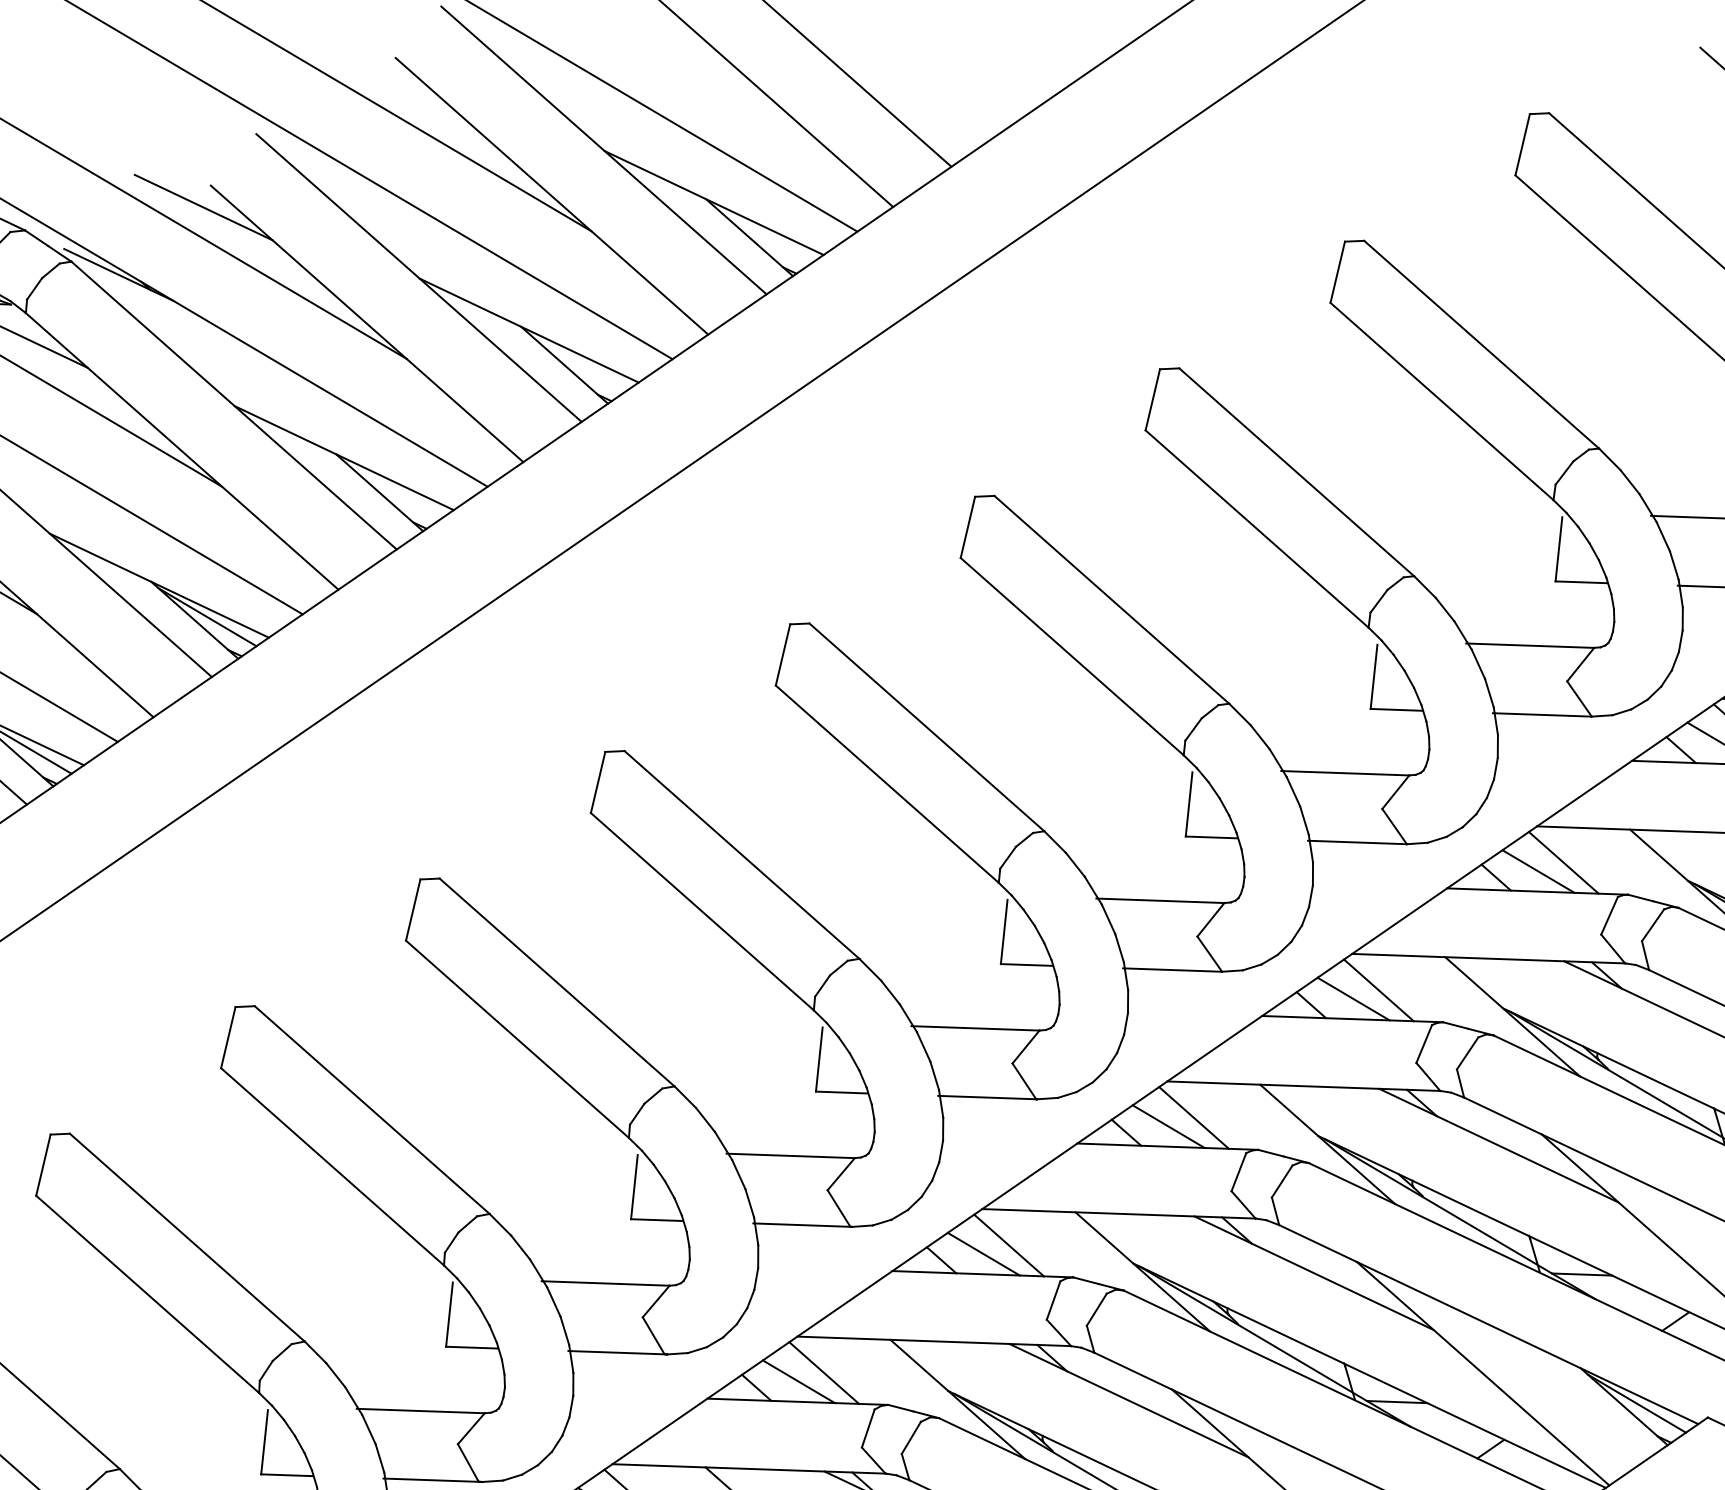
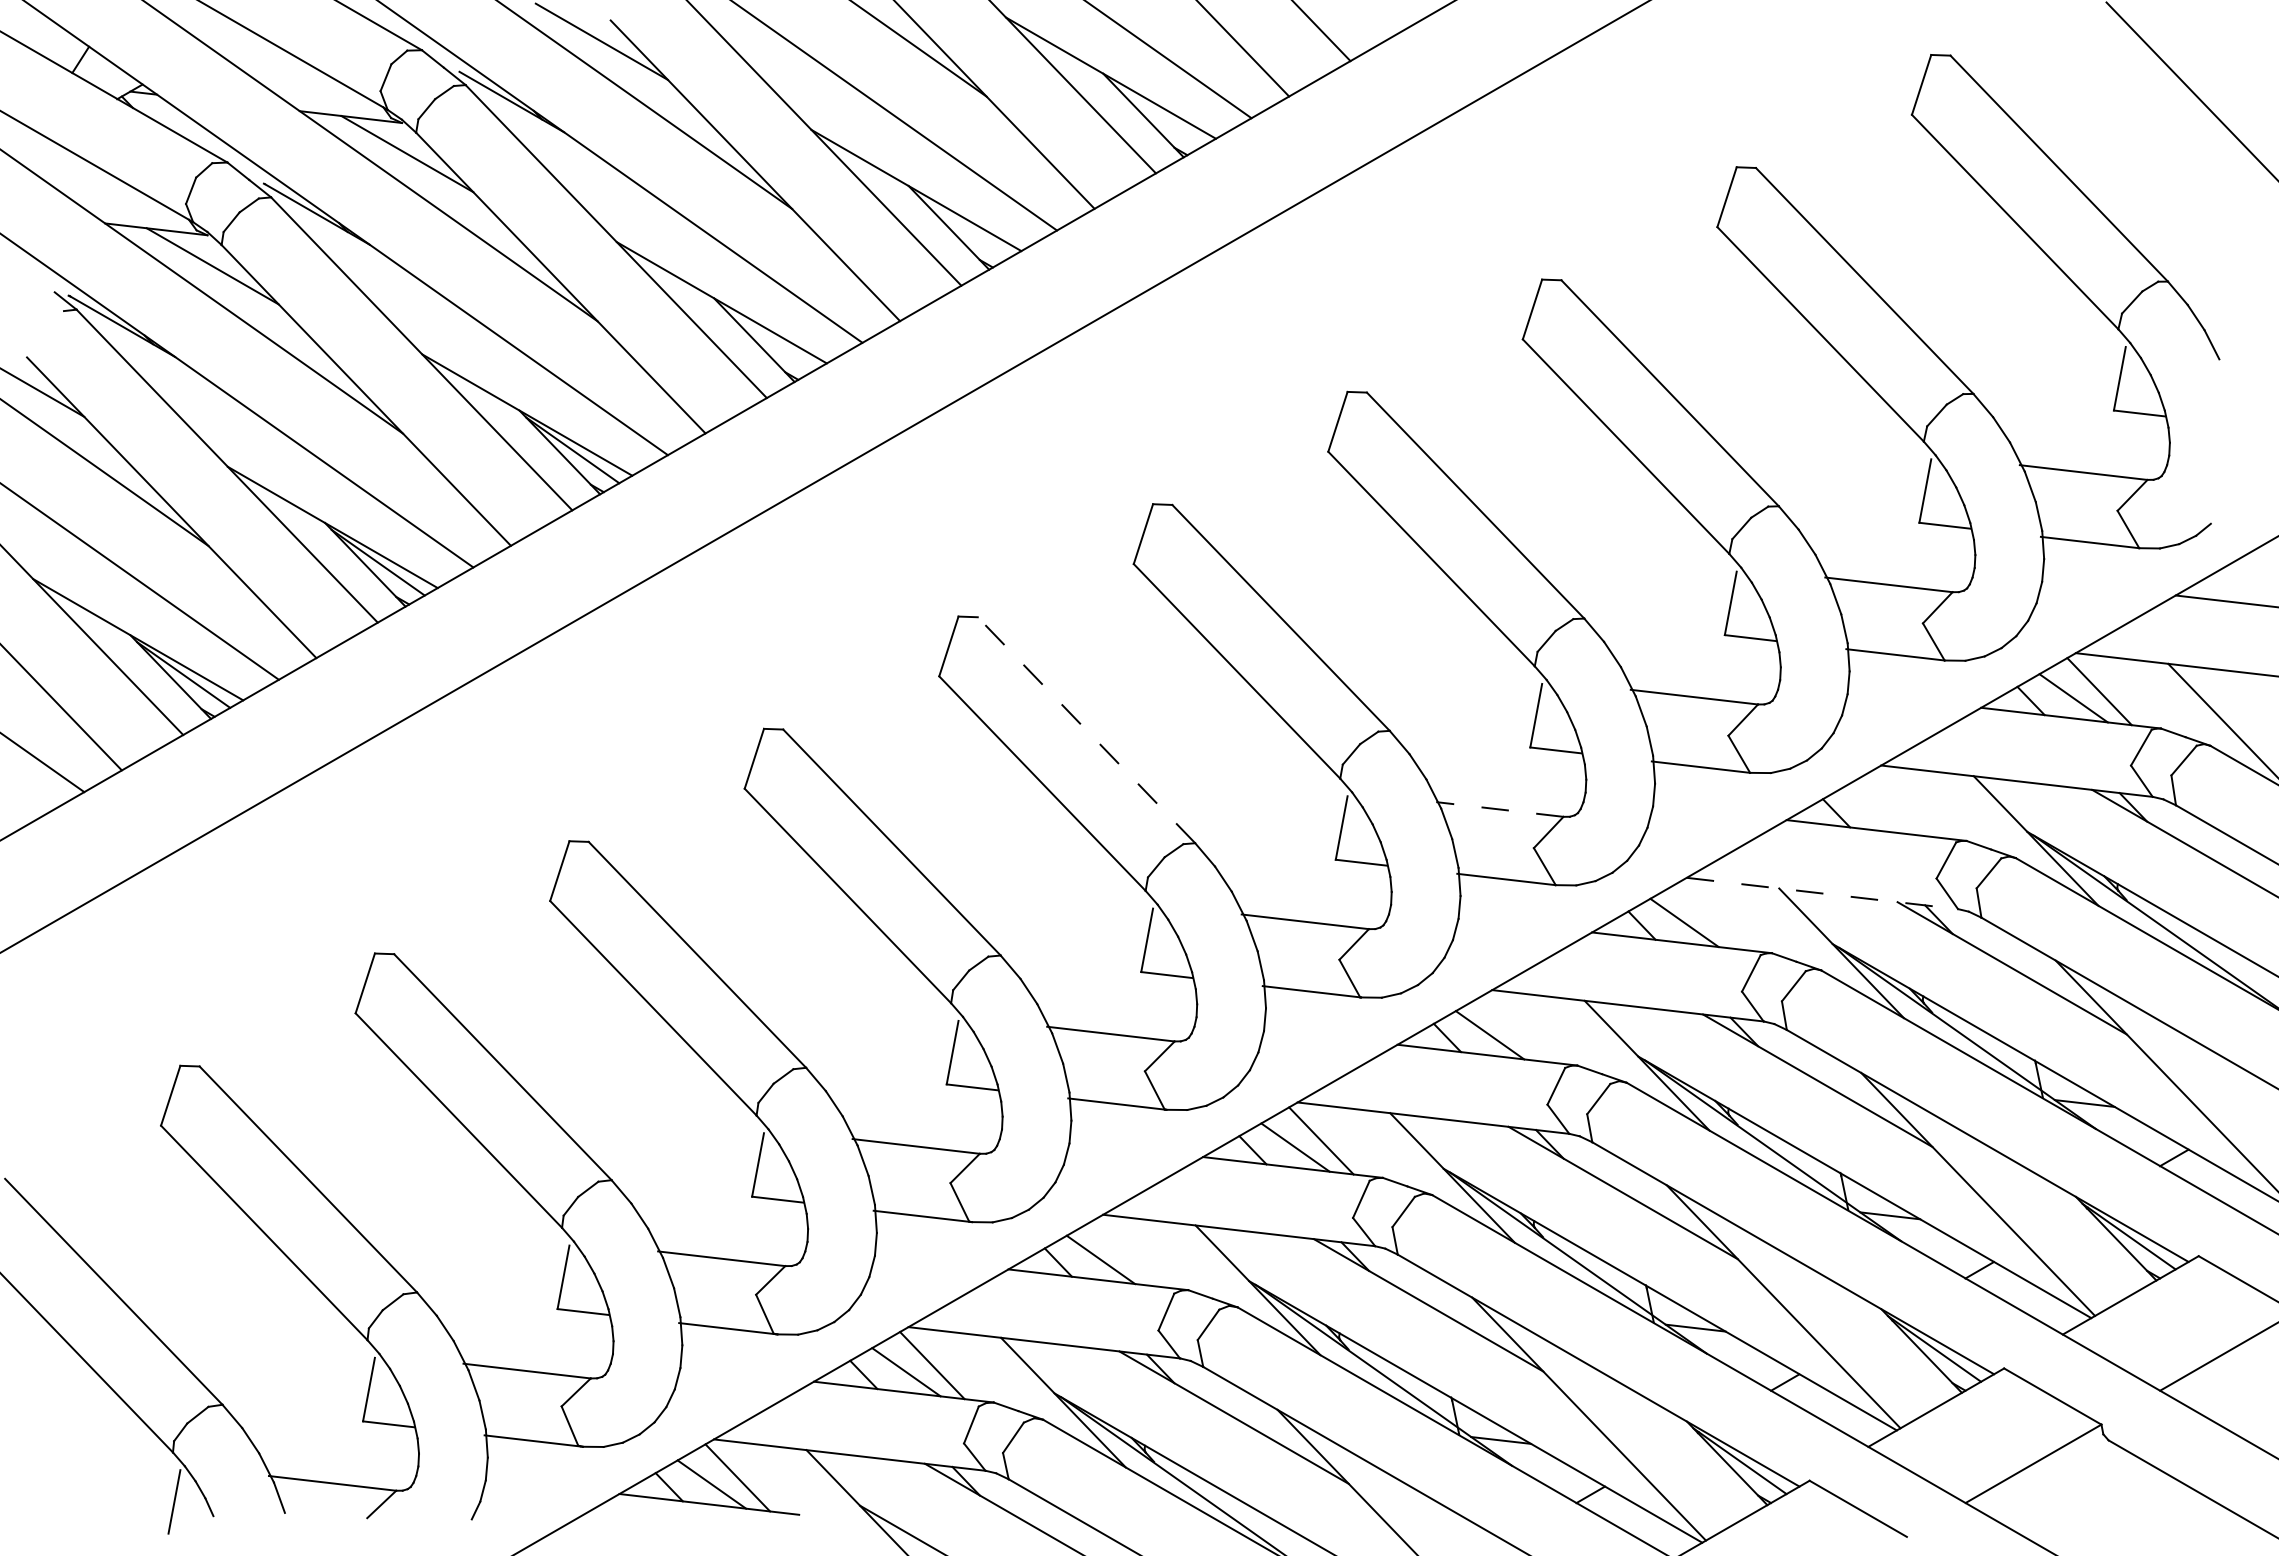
line: (742, 855) -> (1086, 730), solid -> dashed
line: (1563, 862) -> (1904, 803), removed
line: (1537, 871) -> (1878, 810), removed
line: (1160, 900) -> (1499, 809), solid -> dashed
line: (1488, 958) -> (1822, 893), solid -> dashed
line: (1378, 989) -> (1710, 915), removed
line: (1193, 1117) -> (1515, 1028), removed
line: (823, 1372) -> (1126, 1252), removed

